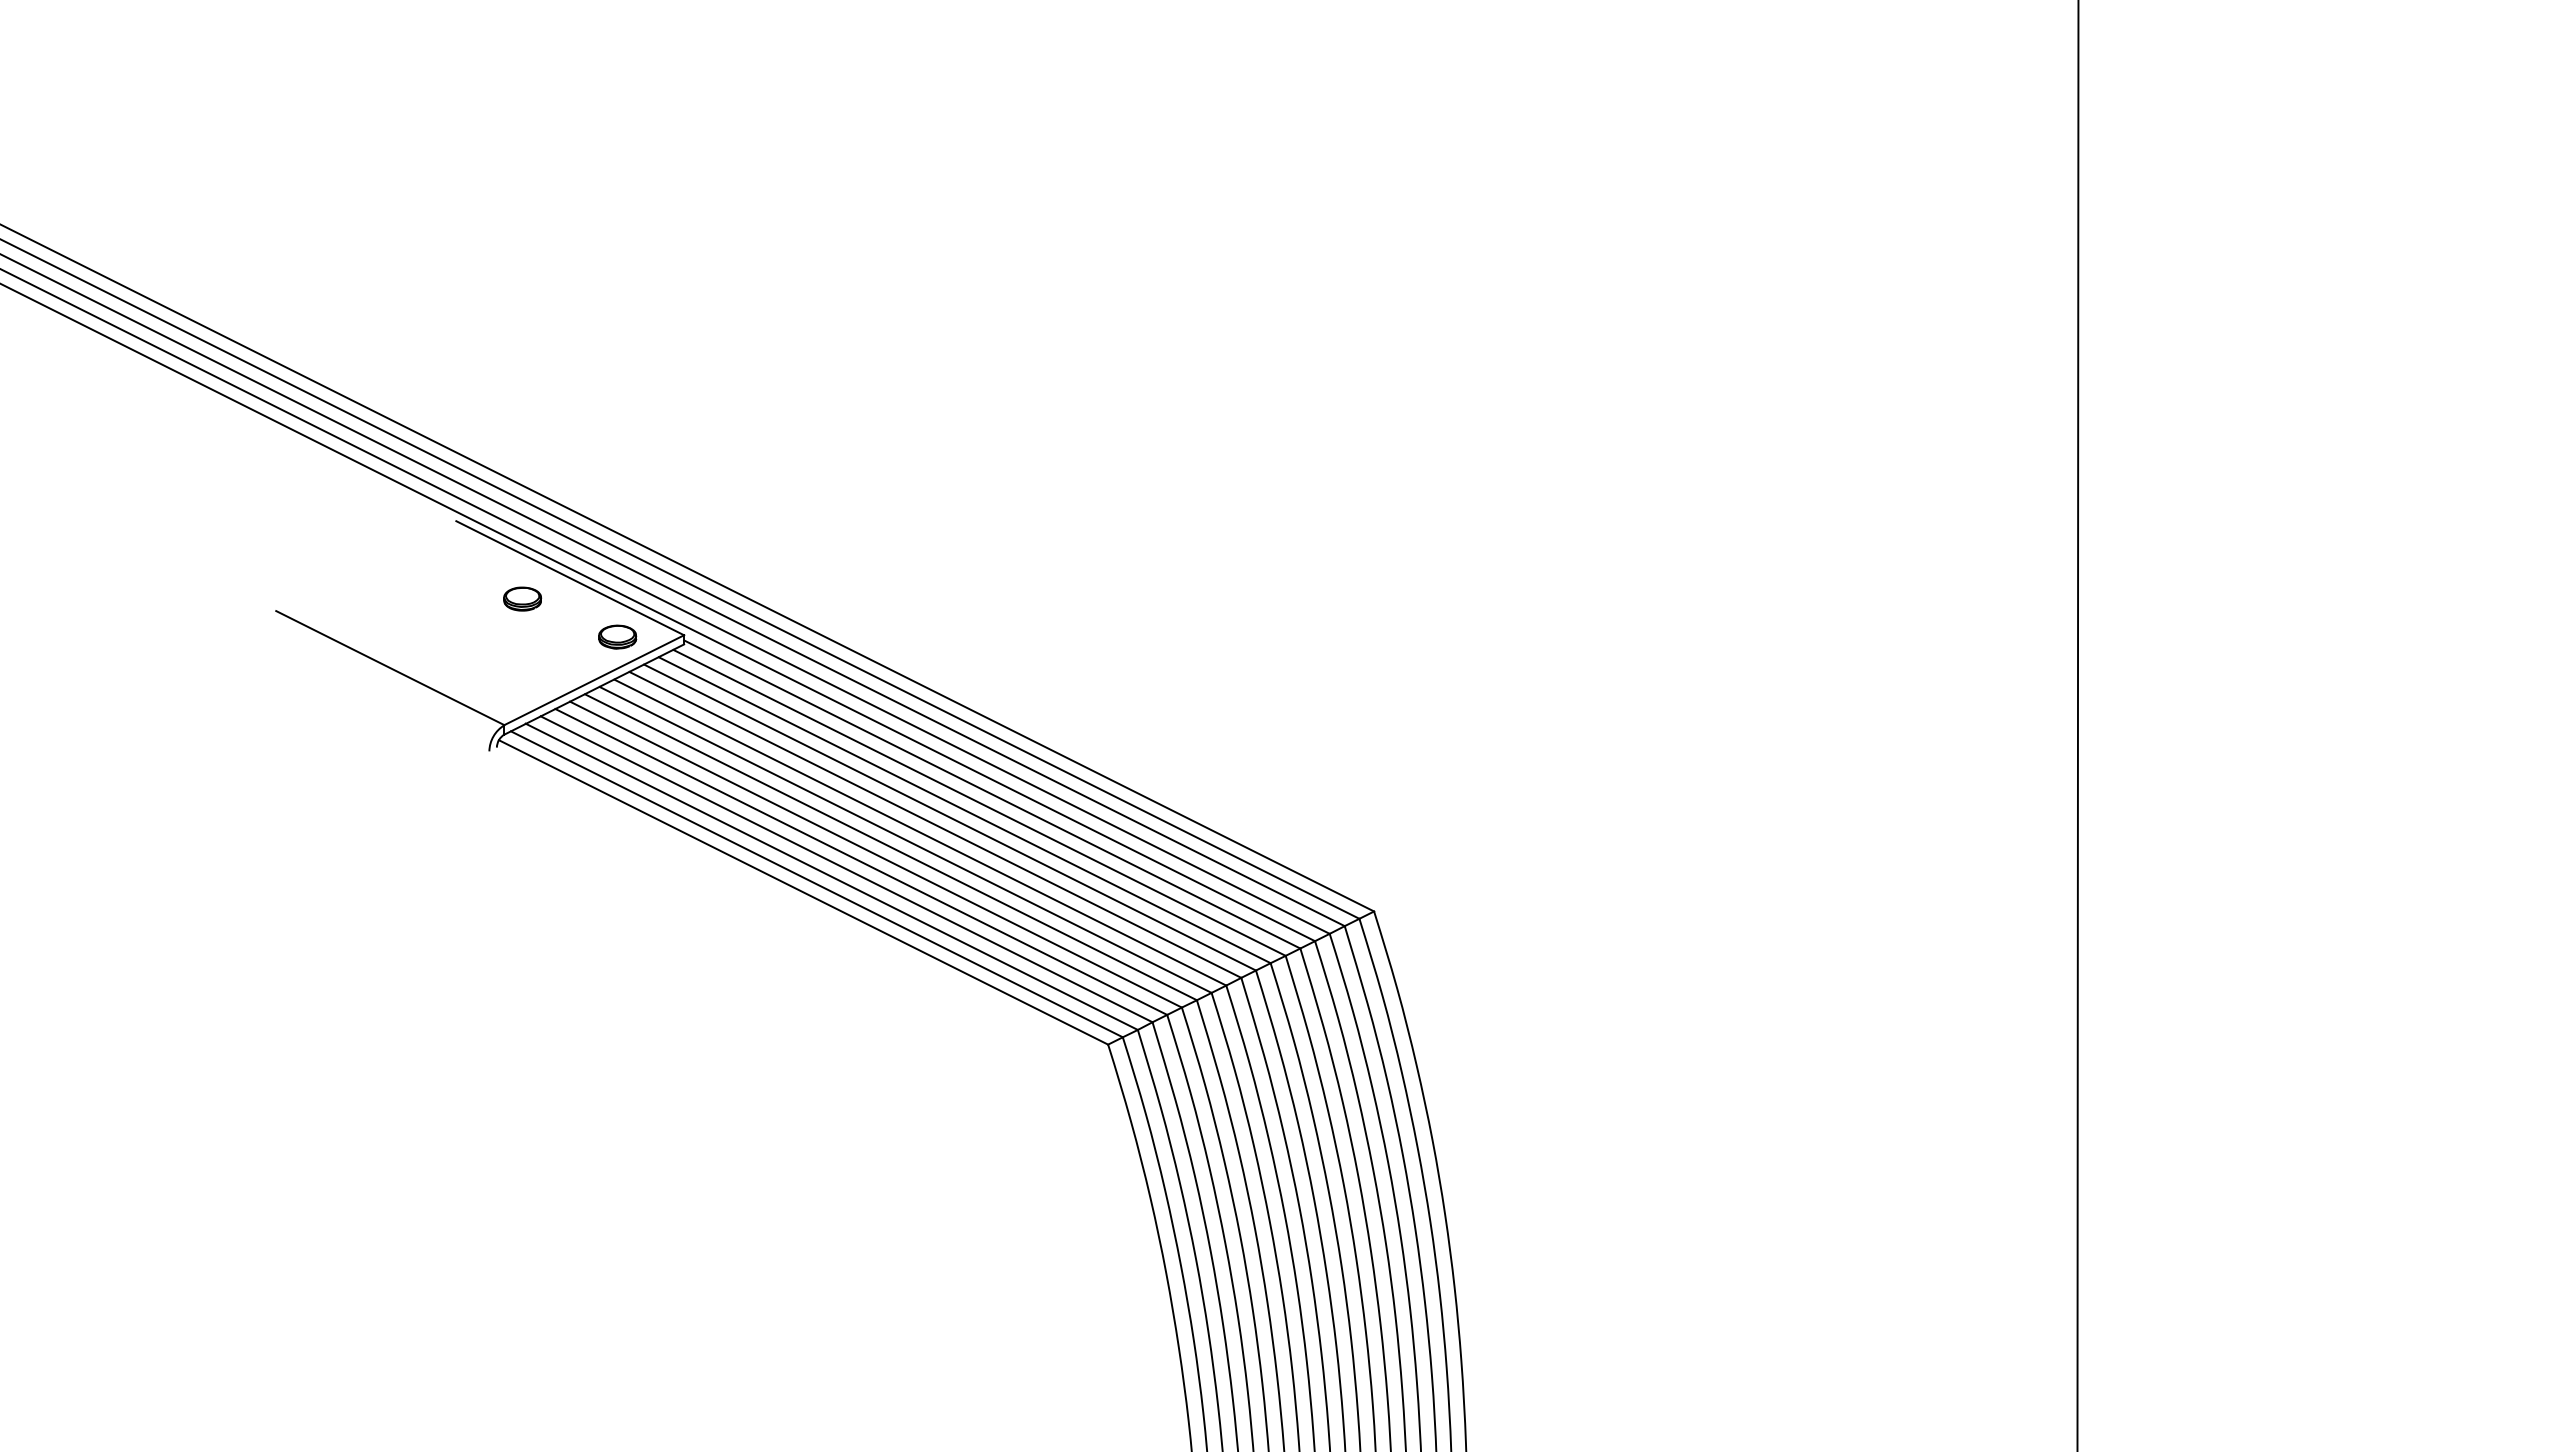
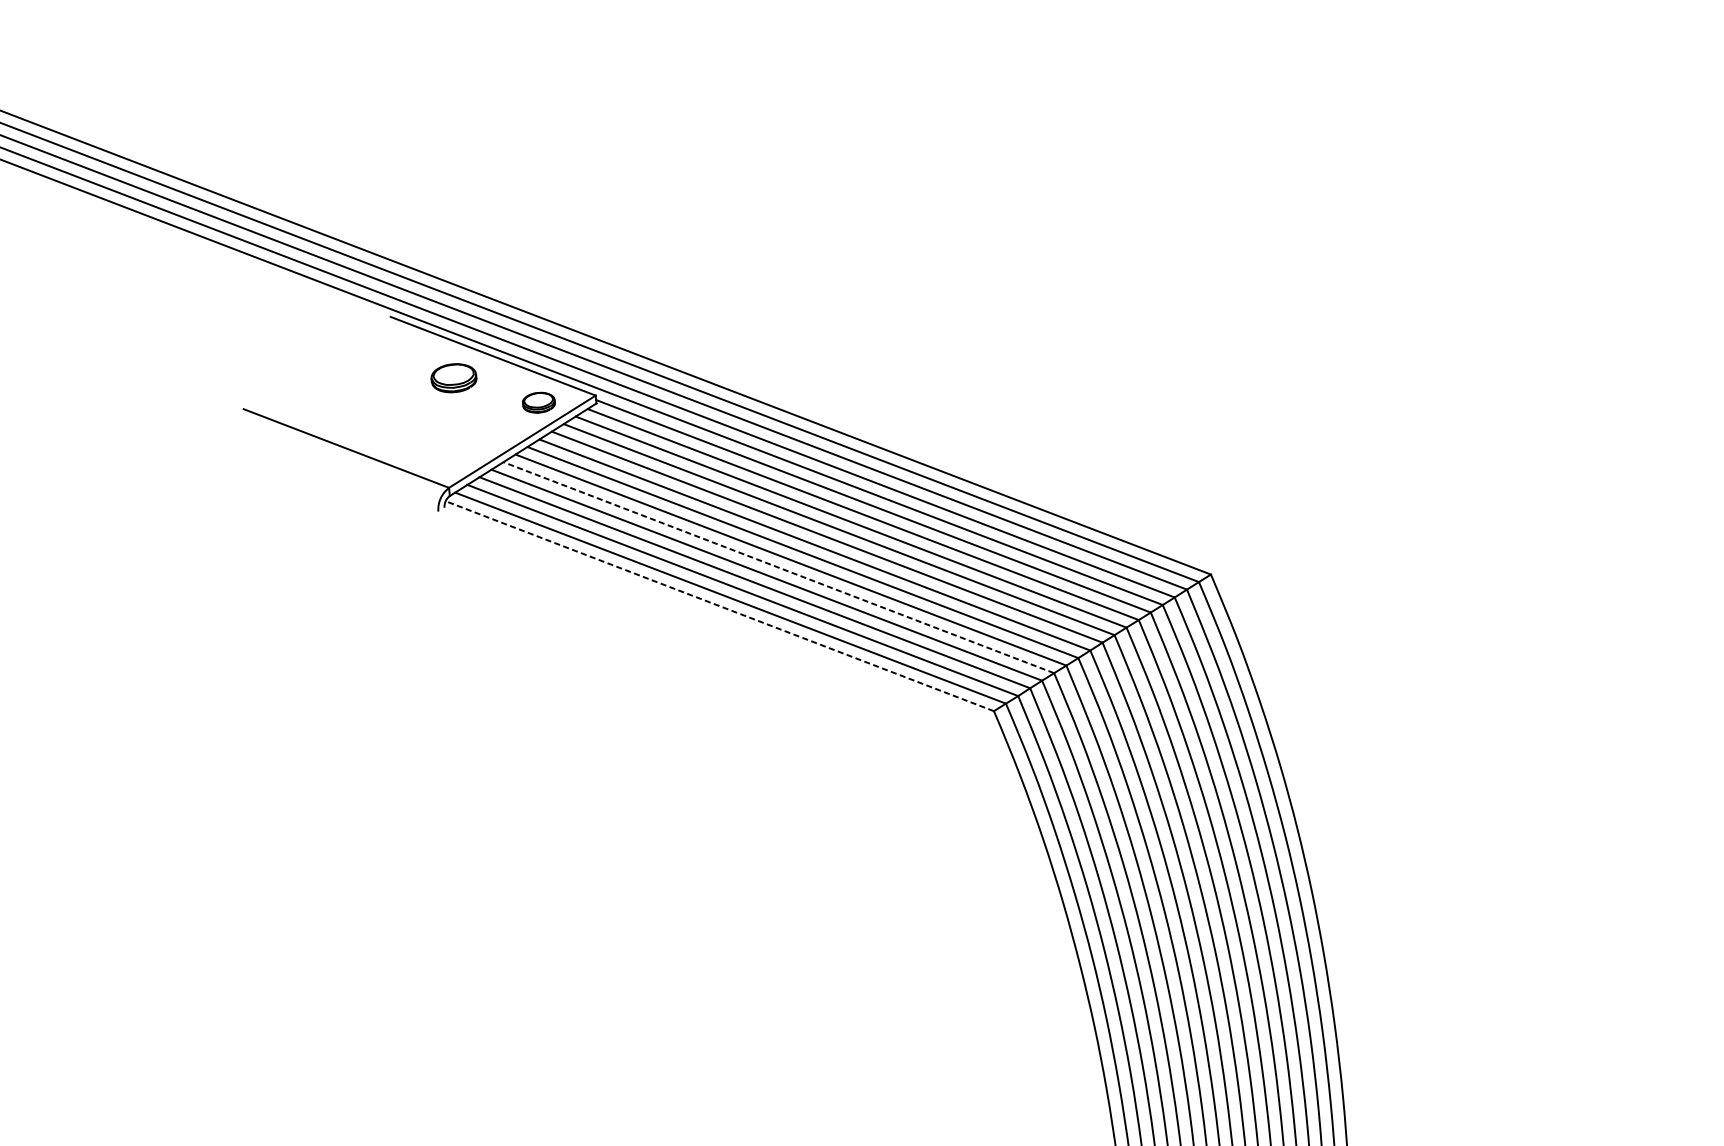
part: (522, 598) -> (453, 377), size x1.4
line: (875, 854) -> (778, 567), solid -> dashed
line: (803, 892) -> (719, 606), solid -> dashed

